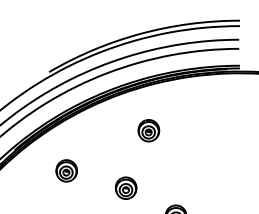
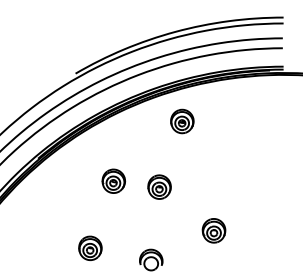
part: (149, 130) -> (182, 121), moved
part: (66, 170) -> (113, 180), moved
part: (126, 187) -> (159, 186), moved

